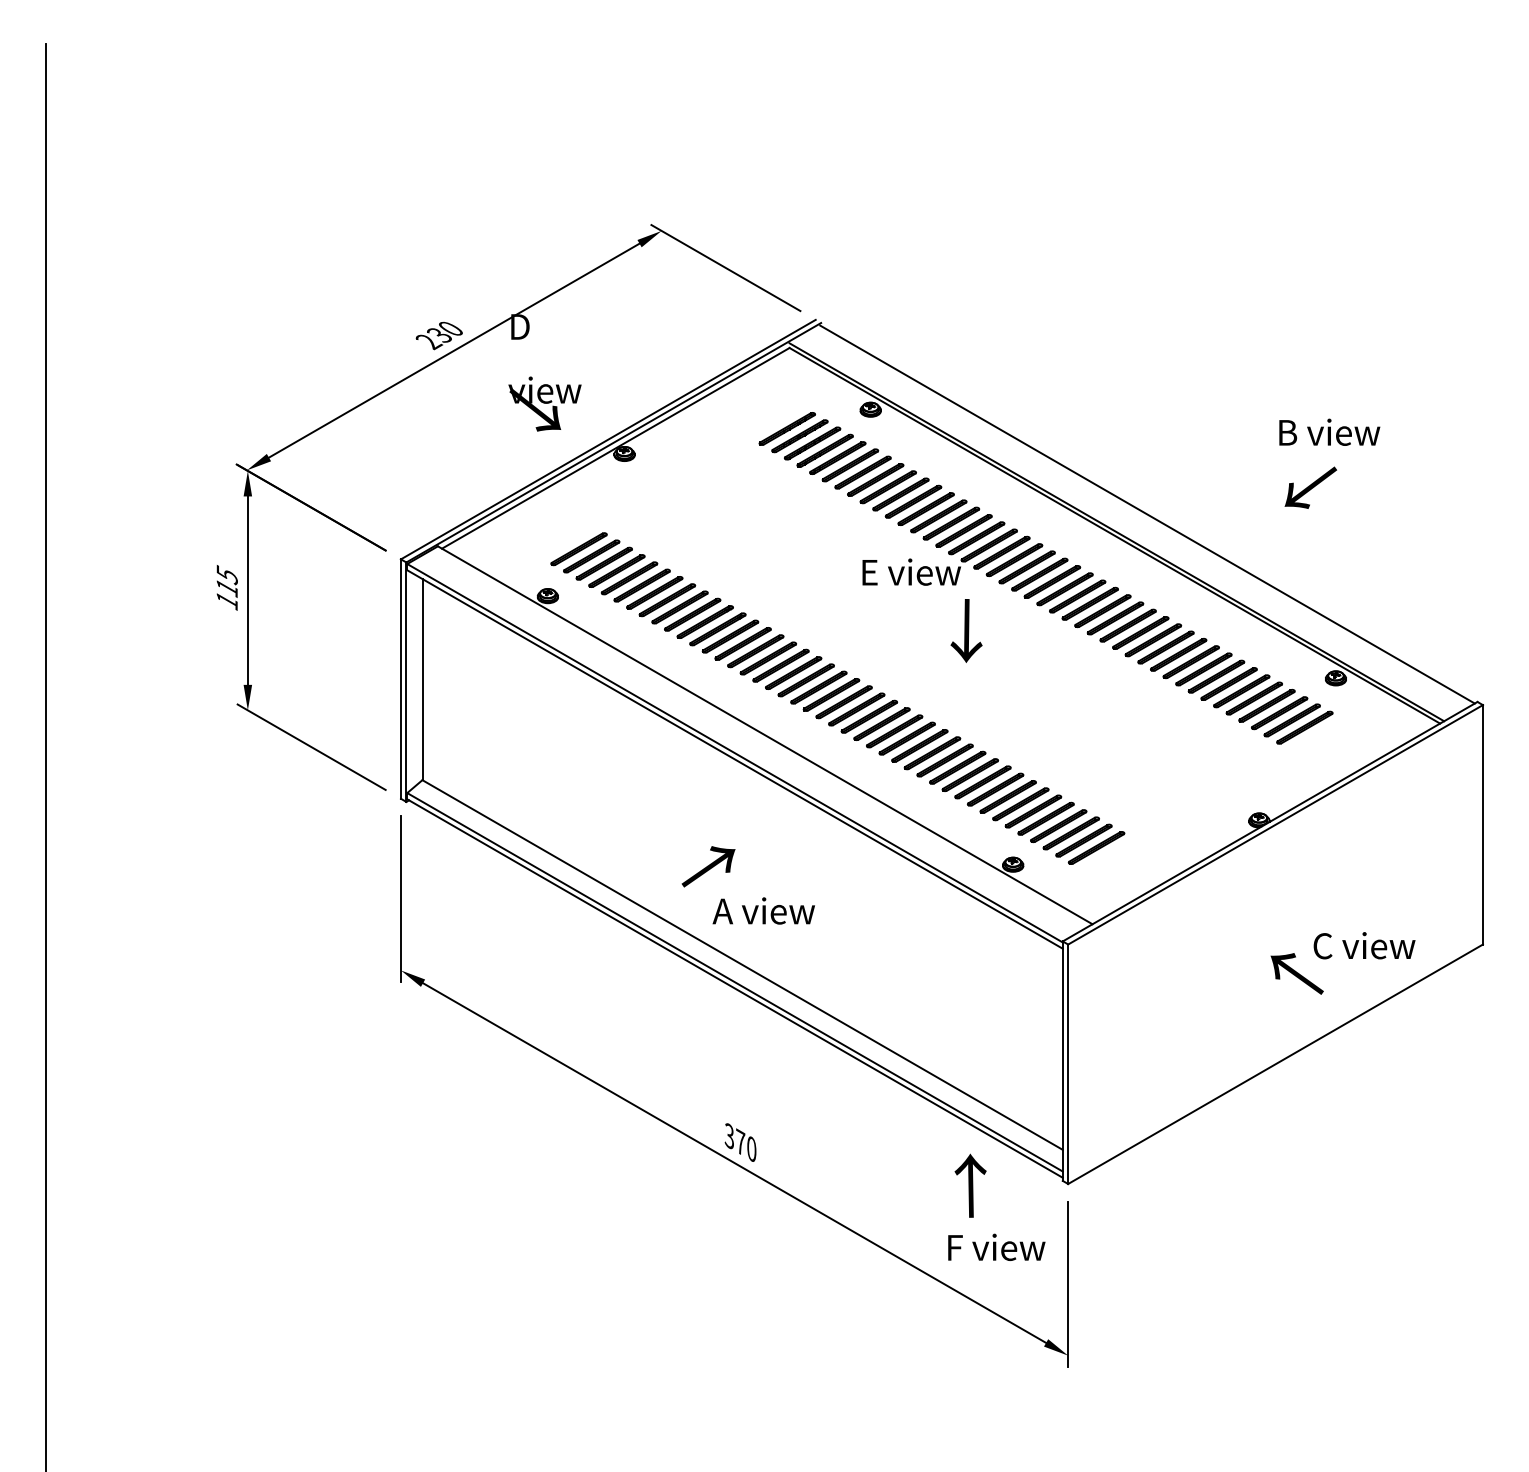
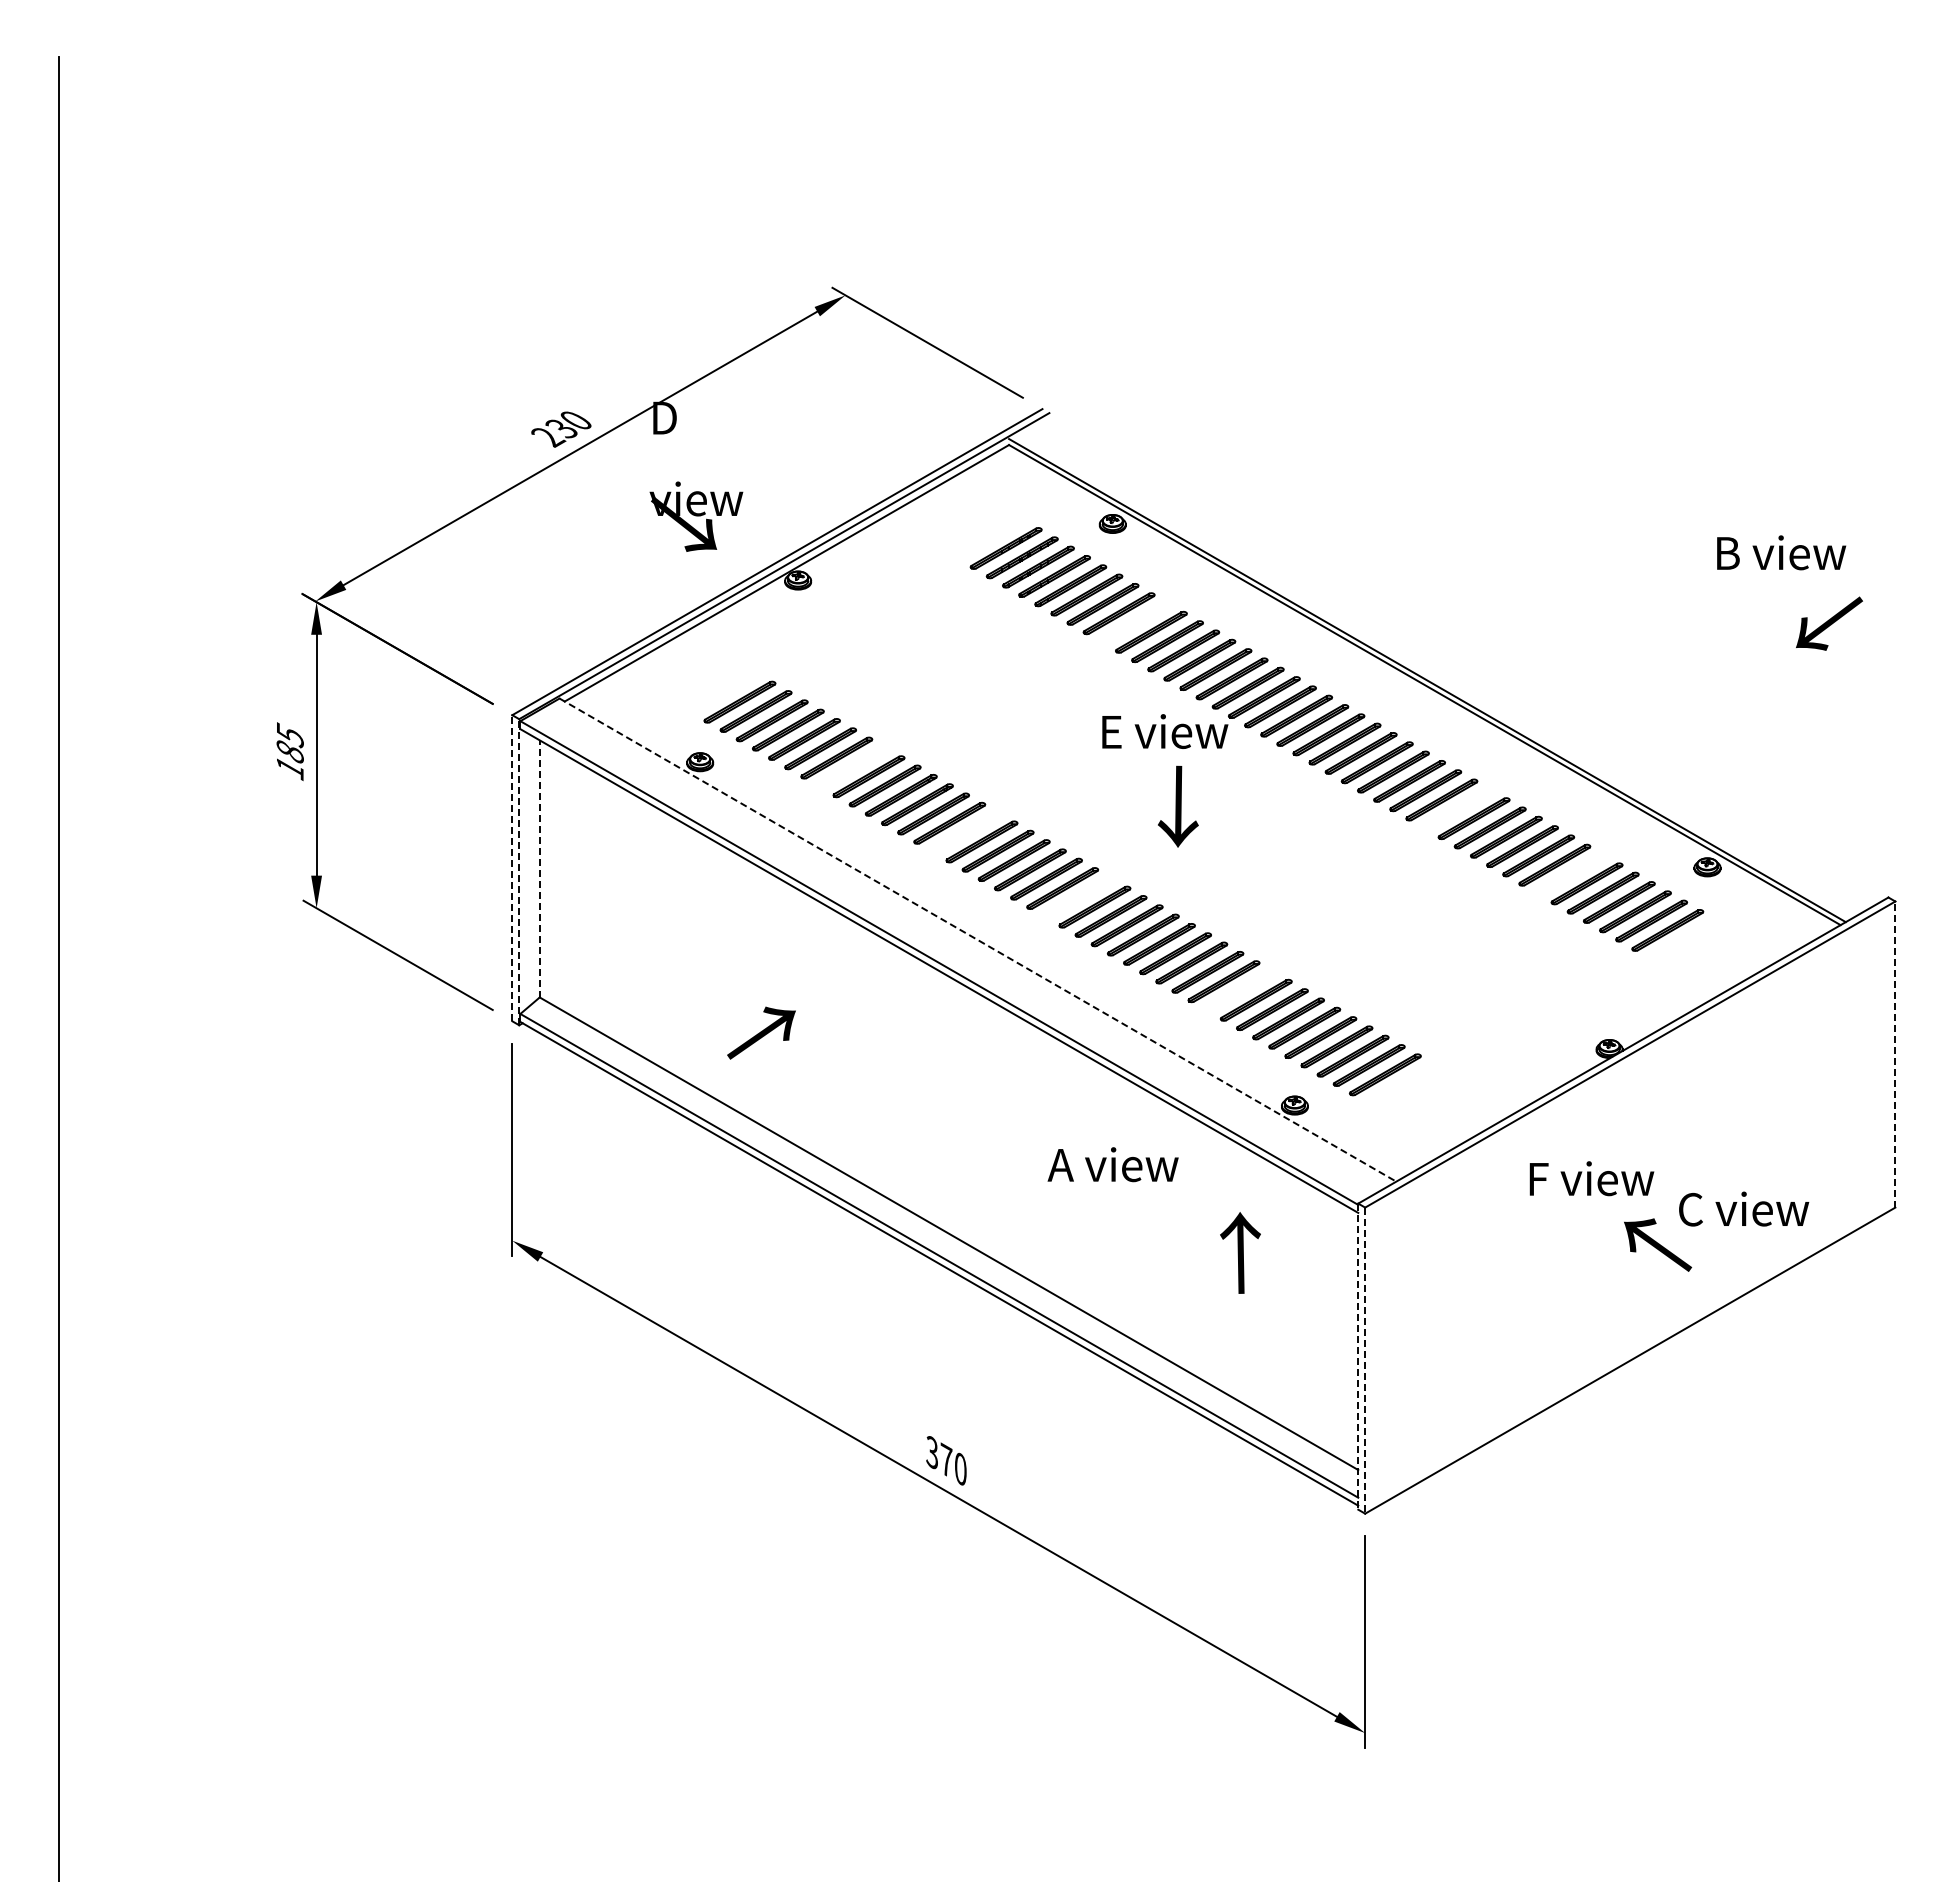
text: (1329, 432) -> (1781, 552), moved
part: (887, 486) -> (1134, 622), removed
text: (1310, 487) -> (1829, 623), moved
line: (1147, 514) -> (1466, 657), removed
text: (226, 588) -> (289, 752), 115 -> 185
part: (667, 600) -> (852, 767), removed
text: (966, 630) -> (1178, 806), moved
part: (1140, 632) -> (1457, 808), removed
part: (755, 651) -> (965, 832), removed
line: (401, 678) -> (512, 867), solid -> dashed
line: (422, 679) -> (539, 868), solid -> dashed
line: (406, 681) -> (519, 871), solid -> dashed
part: (1228, 683) -> (1570, 874), removed
part: (843, 701) -> (1078, 897), removed
line: (765, 735) -> (978, 940), solid -> dashed
part: (969, 774) -> (1239, 990), removed
line: (1483, 824) -> (1895, 1054), solid -> dashed
part: (1096, 847) -> (1401, 1083), removed
text: (708, 866) -> (761, 1032), moved
text: (763, 910) -> (1112, 1164), moved
line: (1062, 1061) -> (1358, 1357), solid -> dashed
line: (1068, 1064) -> (1365, 1361), solid -> dashed
text: (970, 1185) -> (1240, 1252), moved
text: (996, 1247) -> (1591, 1178), moved

